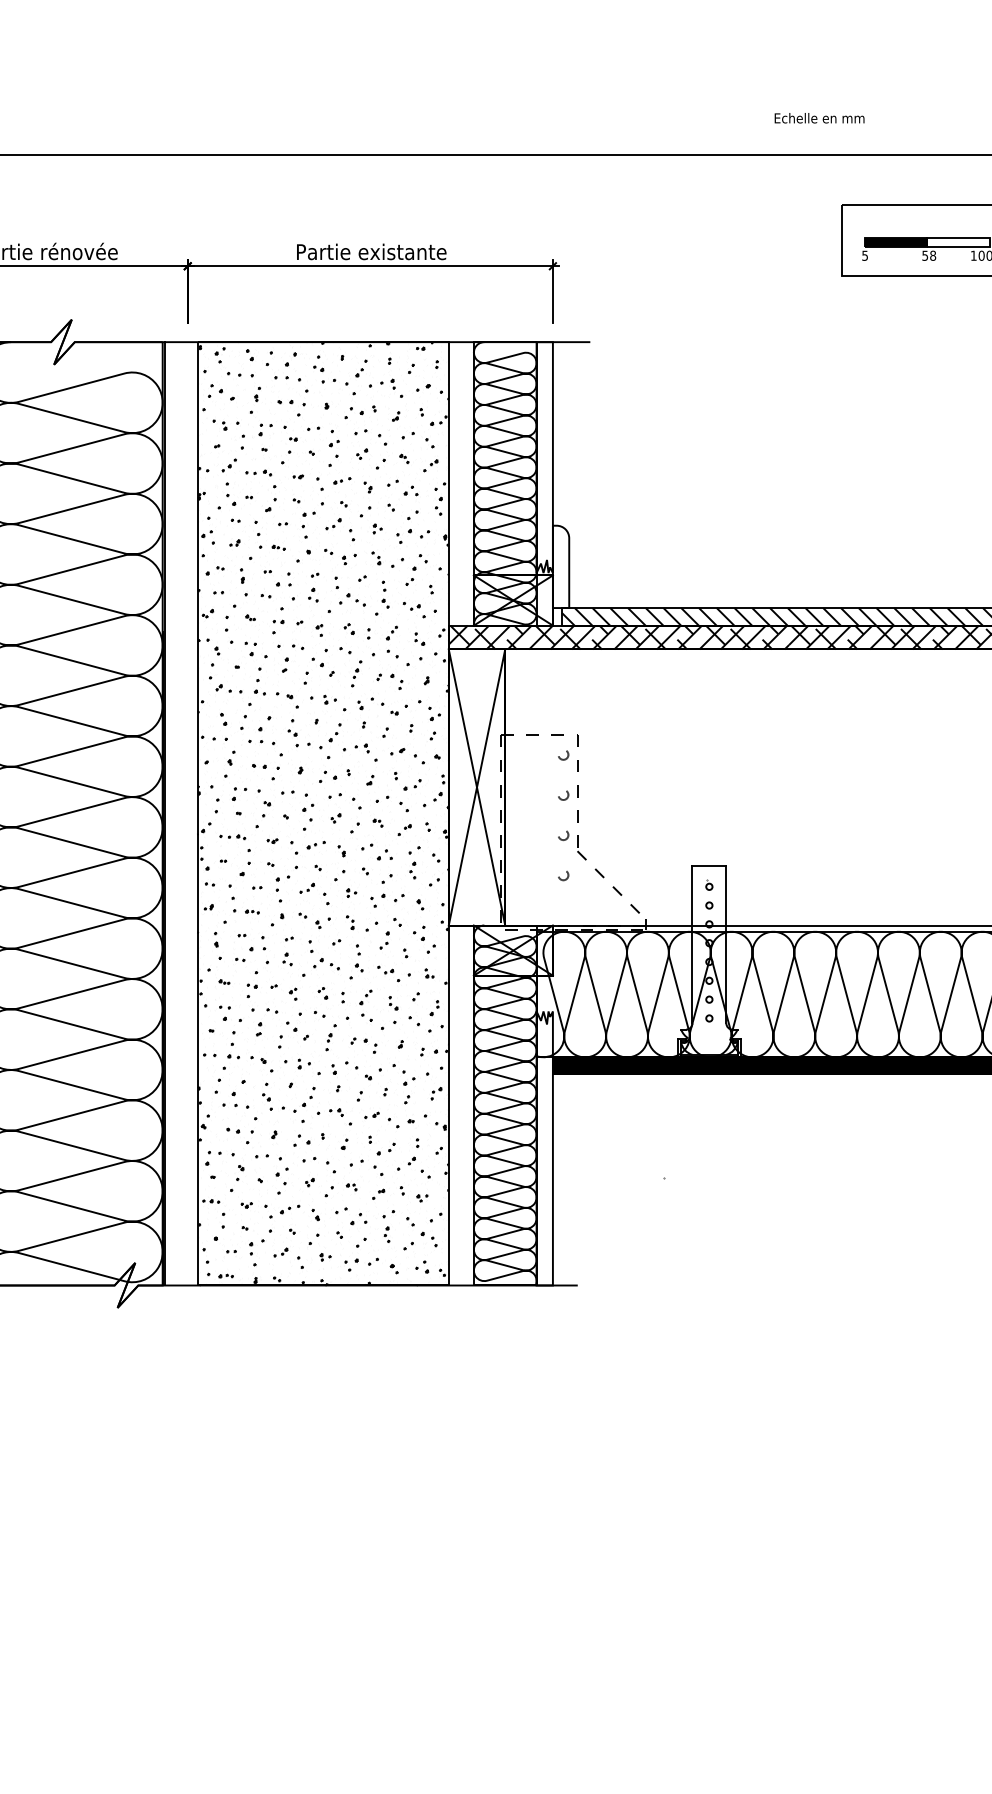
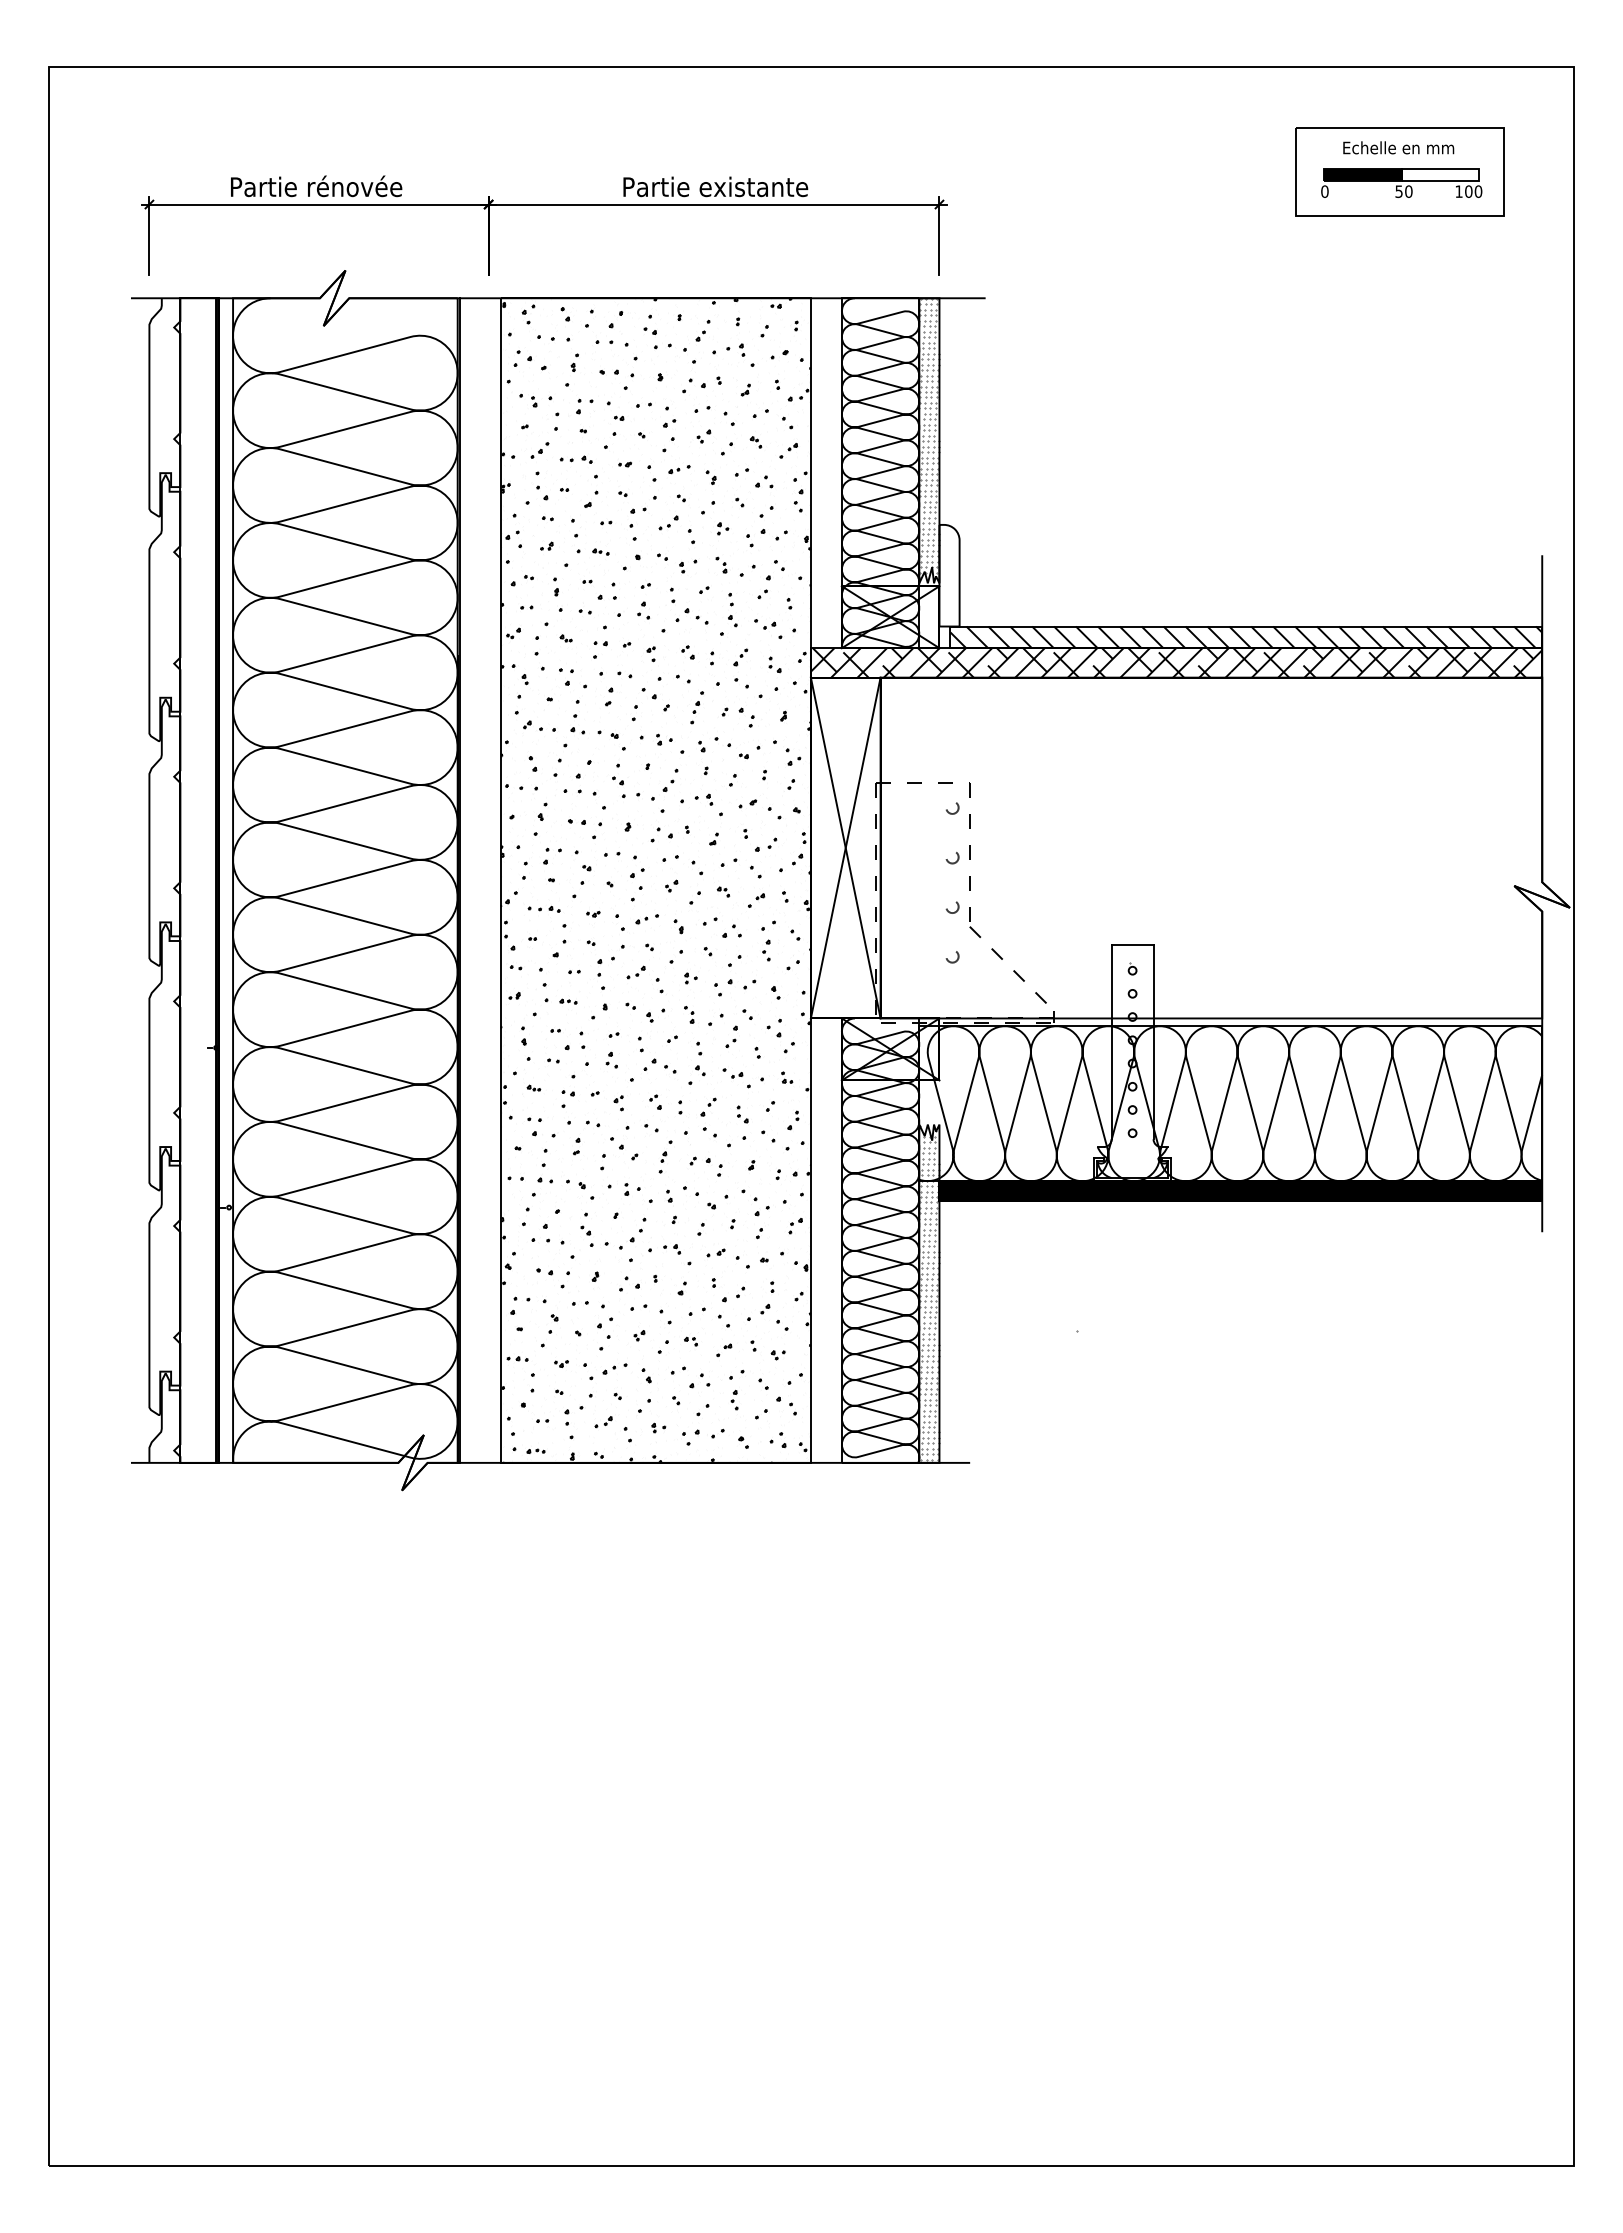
text: (819, 117) -> (1398, 147), moved
text: (864, 255) -> (1324, 191), 5 -> 0
text: (932, 255) -> (1408, 191), 58 -> 50
hatch: (544, 455) -> (929, 438), added
hatch: (544, 1147) -> (929, 1292), added

